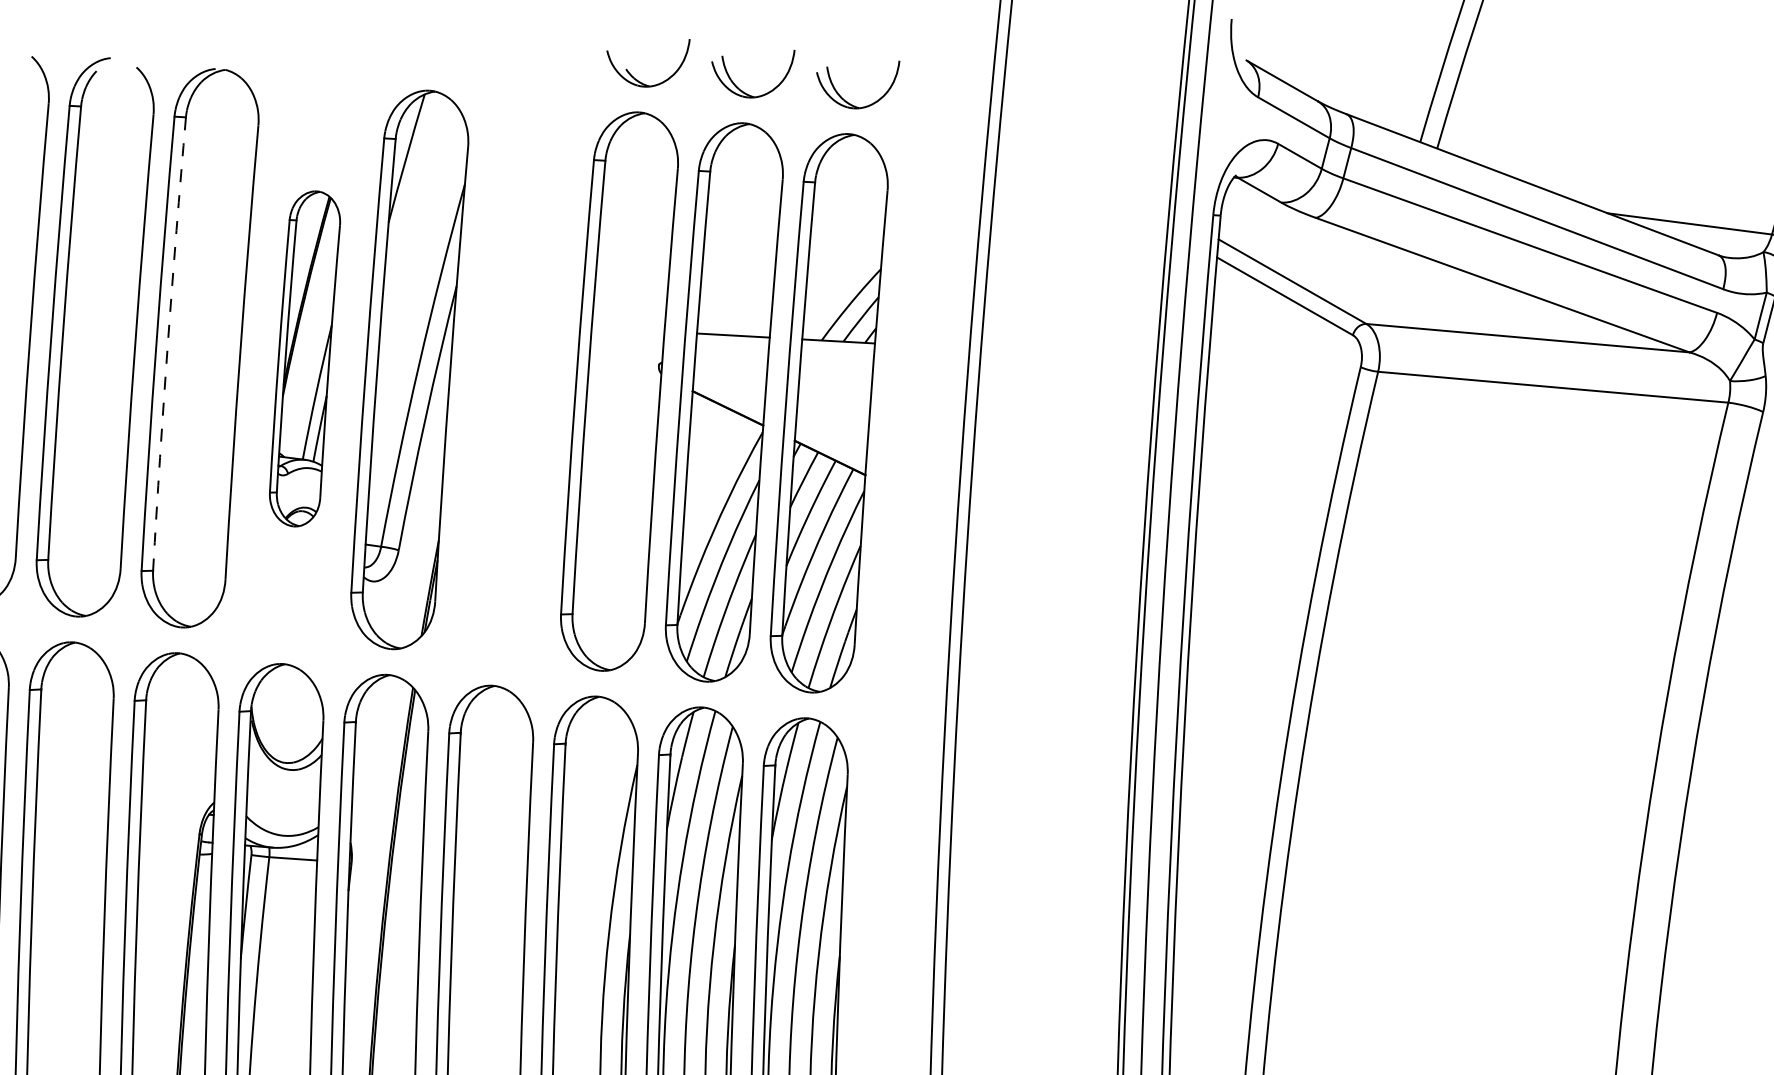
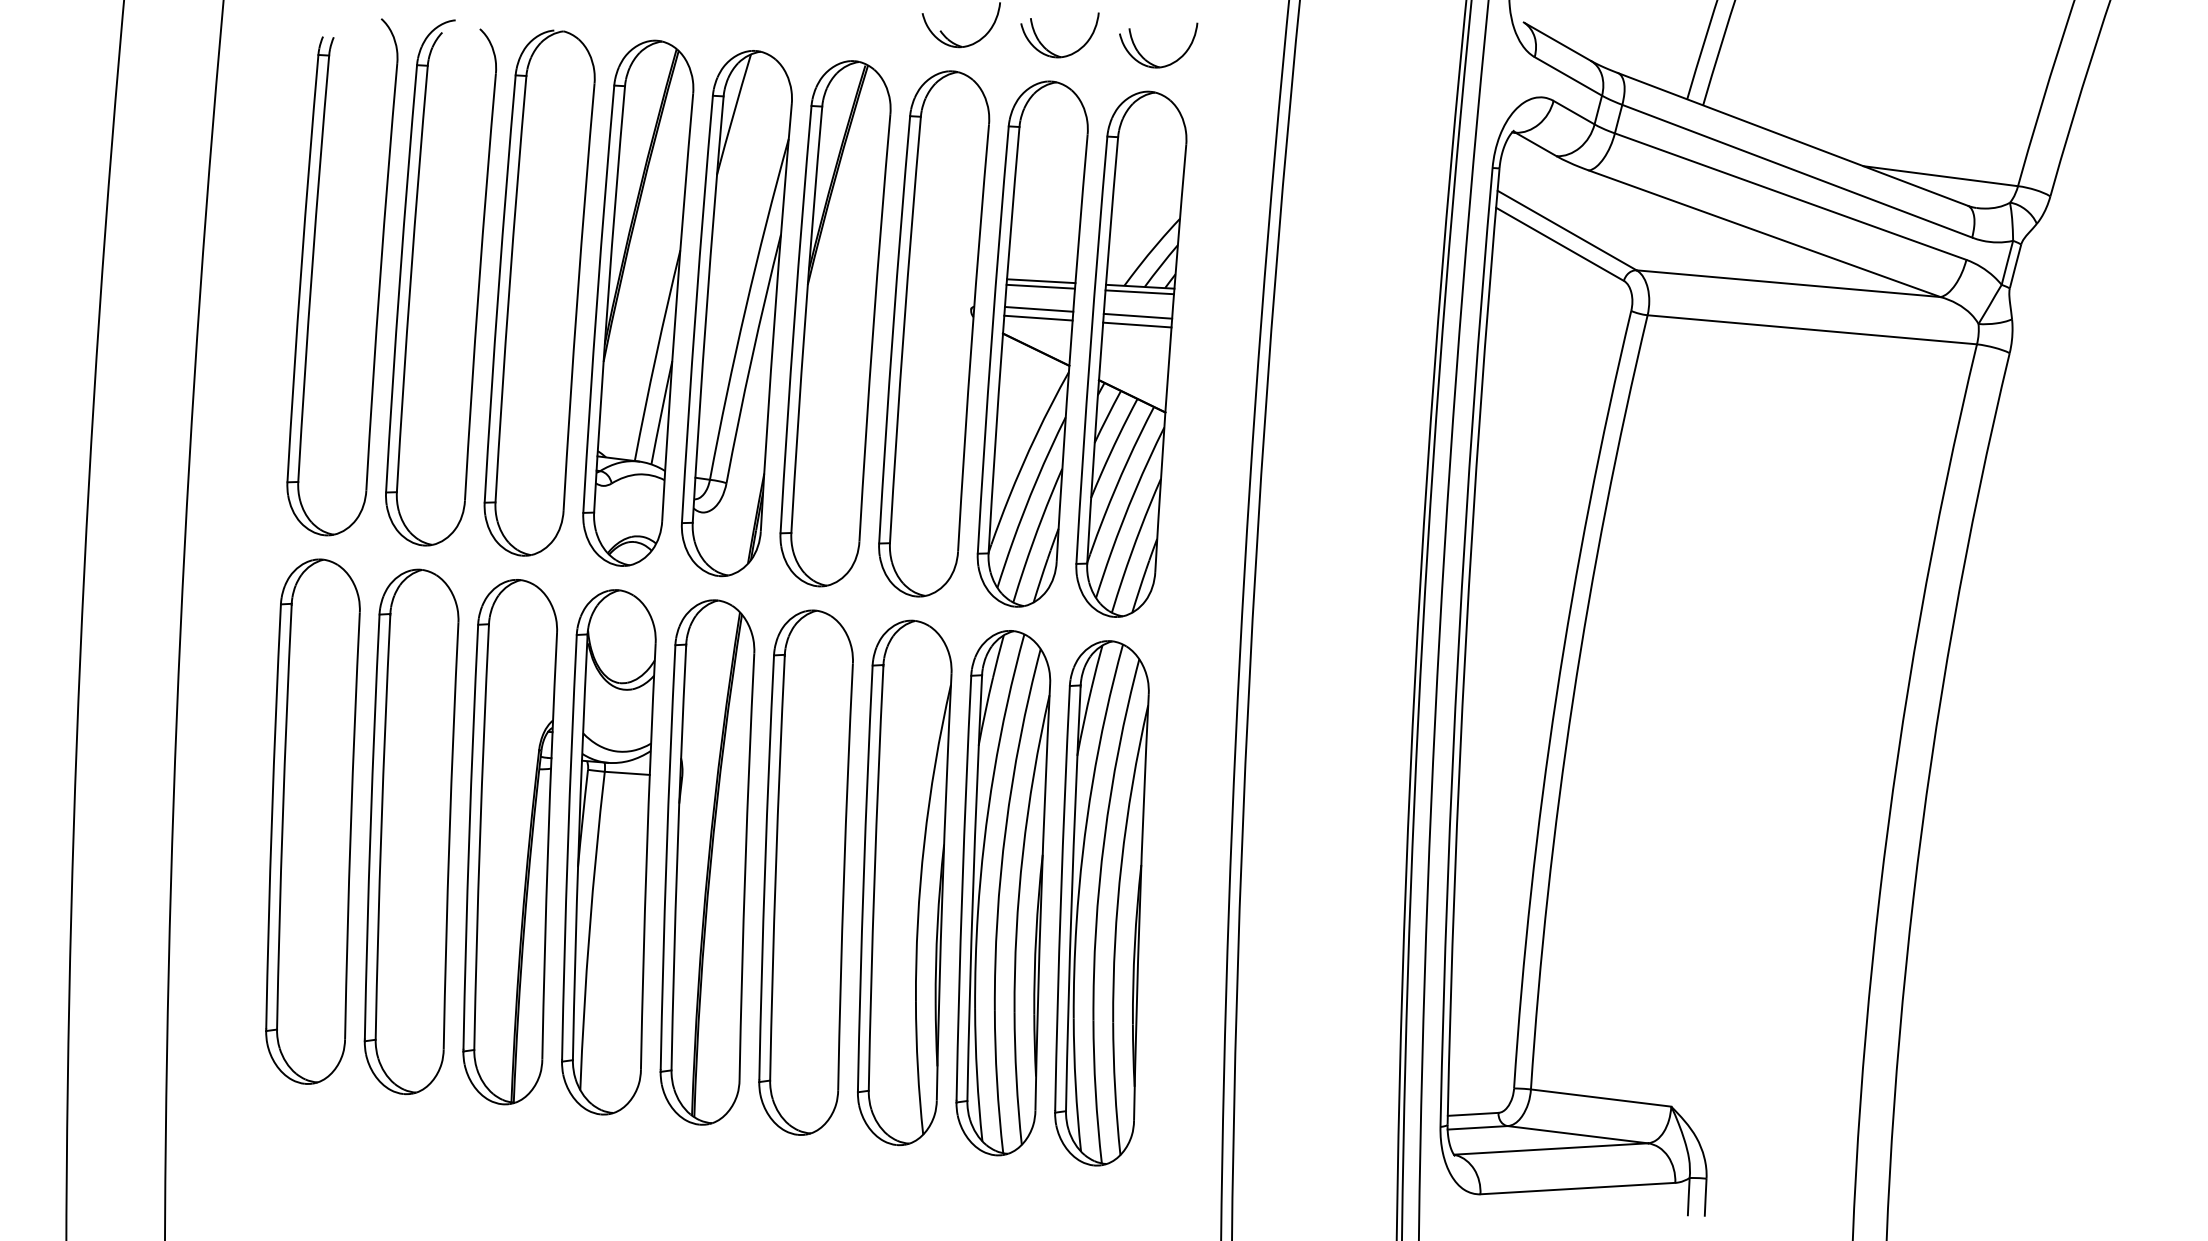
line: (732, 341) -> (1040, 286), added
arc: (167, 344) -> (509, 289), dashed -> solid
line: (837, 347) -> (1139, 292), added
part: (305, 358) -> (638, 302), size x1.67
line: (730, 364) -> (1038, 308), added
line: (835, 372) -> (1137, 315), added
line: (730, 374) -> (1038, 317), added
part: (514, 380) -> (835, 323), added
line: (835, 381) -> (1137, 324), added

